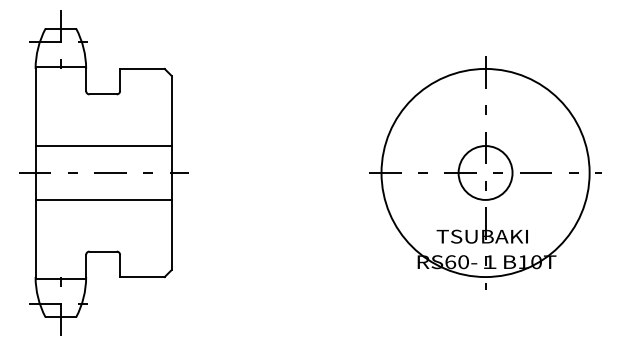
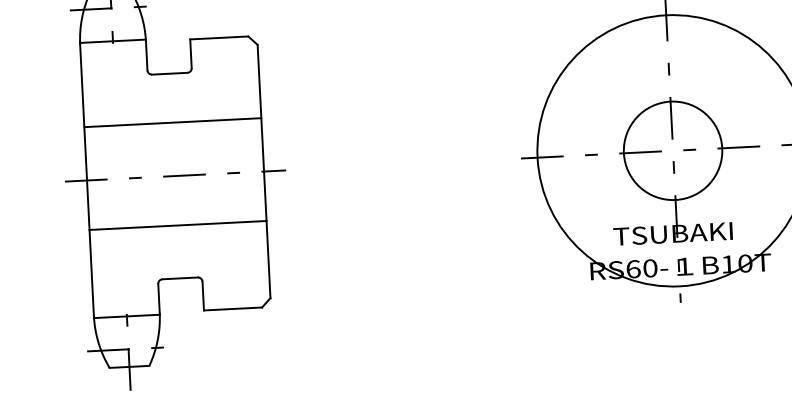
line: (103, 146) -> (172, 123), moved
circle: (485, 172) -> (672, 150), size x1.4
line: (103, 199) -> (177, 224), moved

